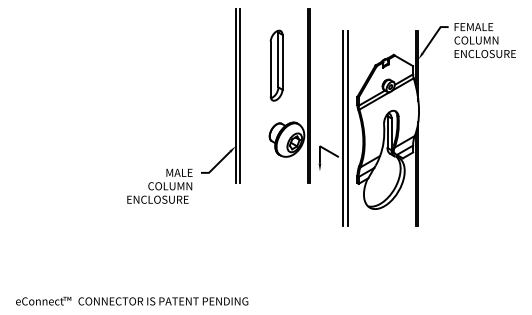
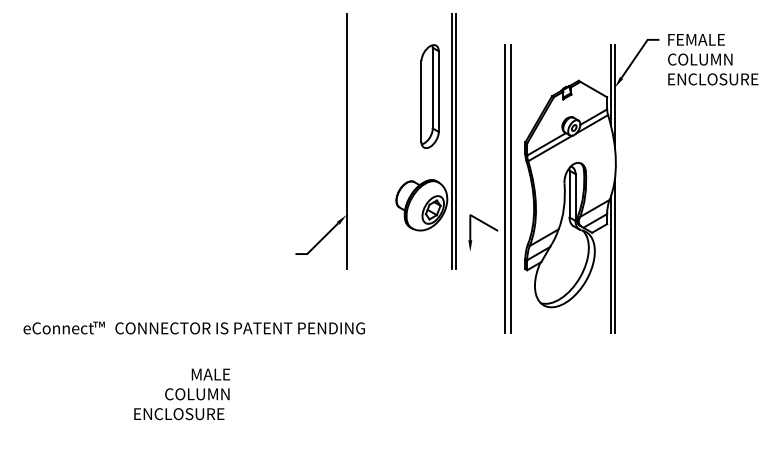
part: (276, 65) -> (429, 96), moved
line: (239, 95) -> (352, 140), removed
text: (159, 185) -> (181, 393), moved
text: (132, 300) -> (194, 327), moved

